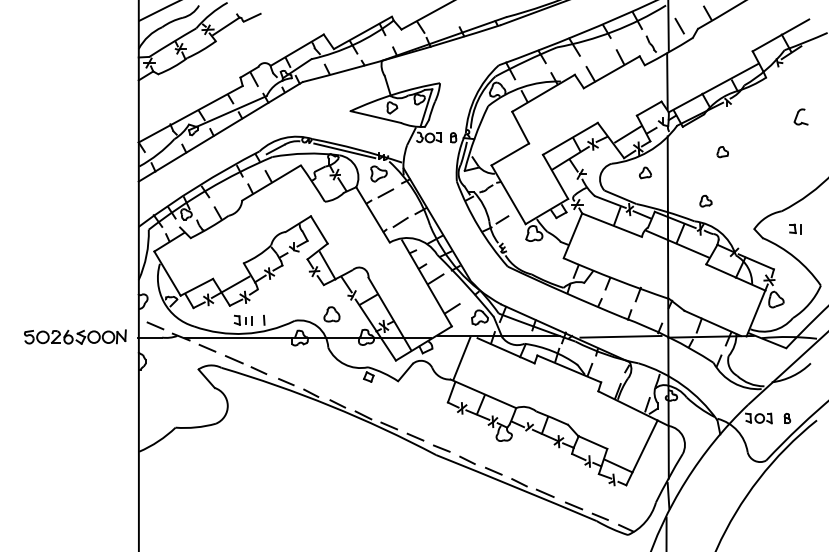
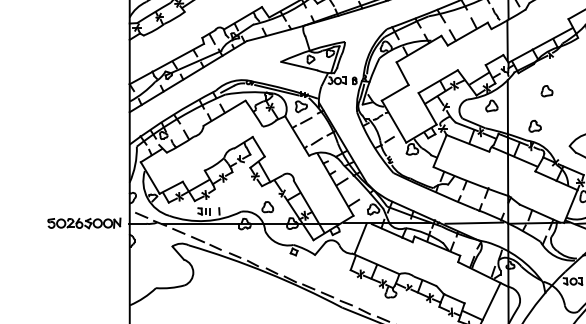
part: (722, 151) -> (546, 90), size x1.43
part: (645, 172) -> (491, 105), size x1.43
part: (705, 200) -> (534, 125), size x1.43

